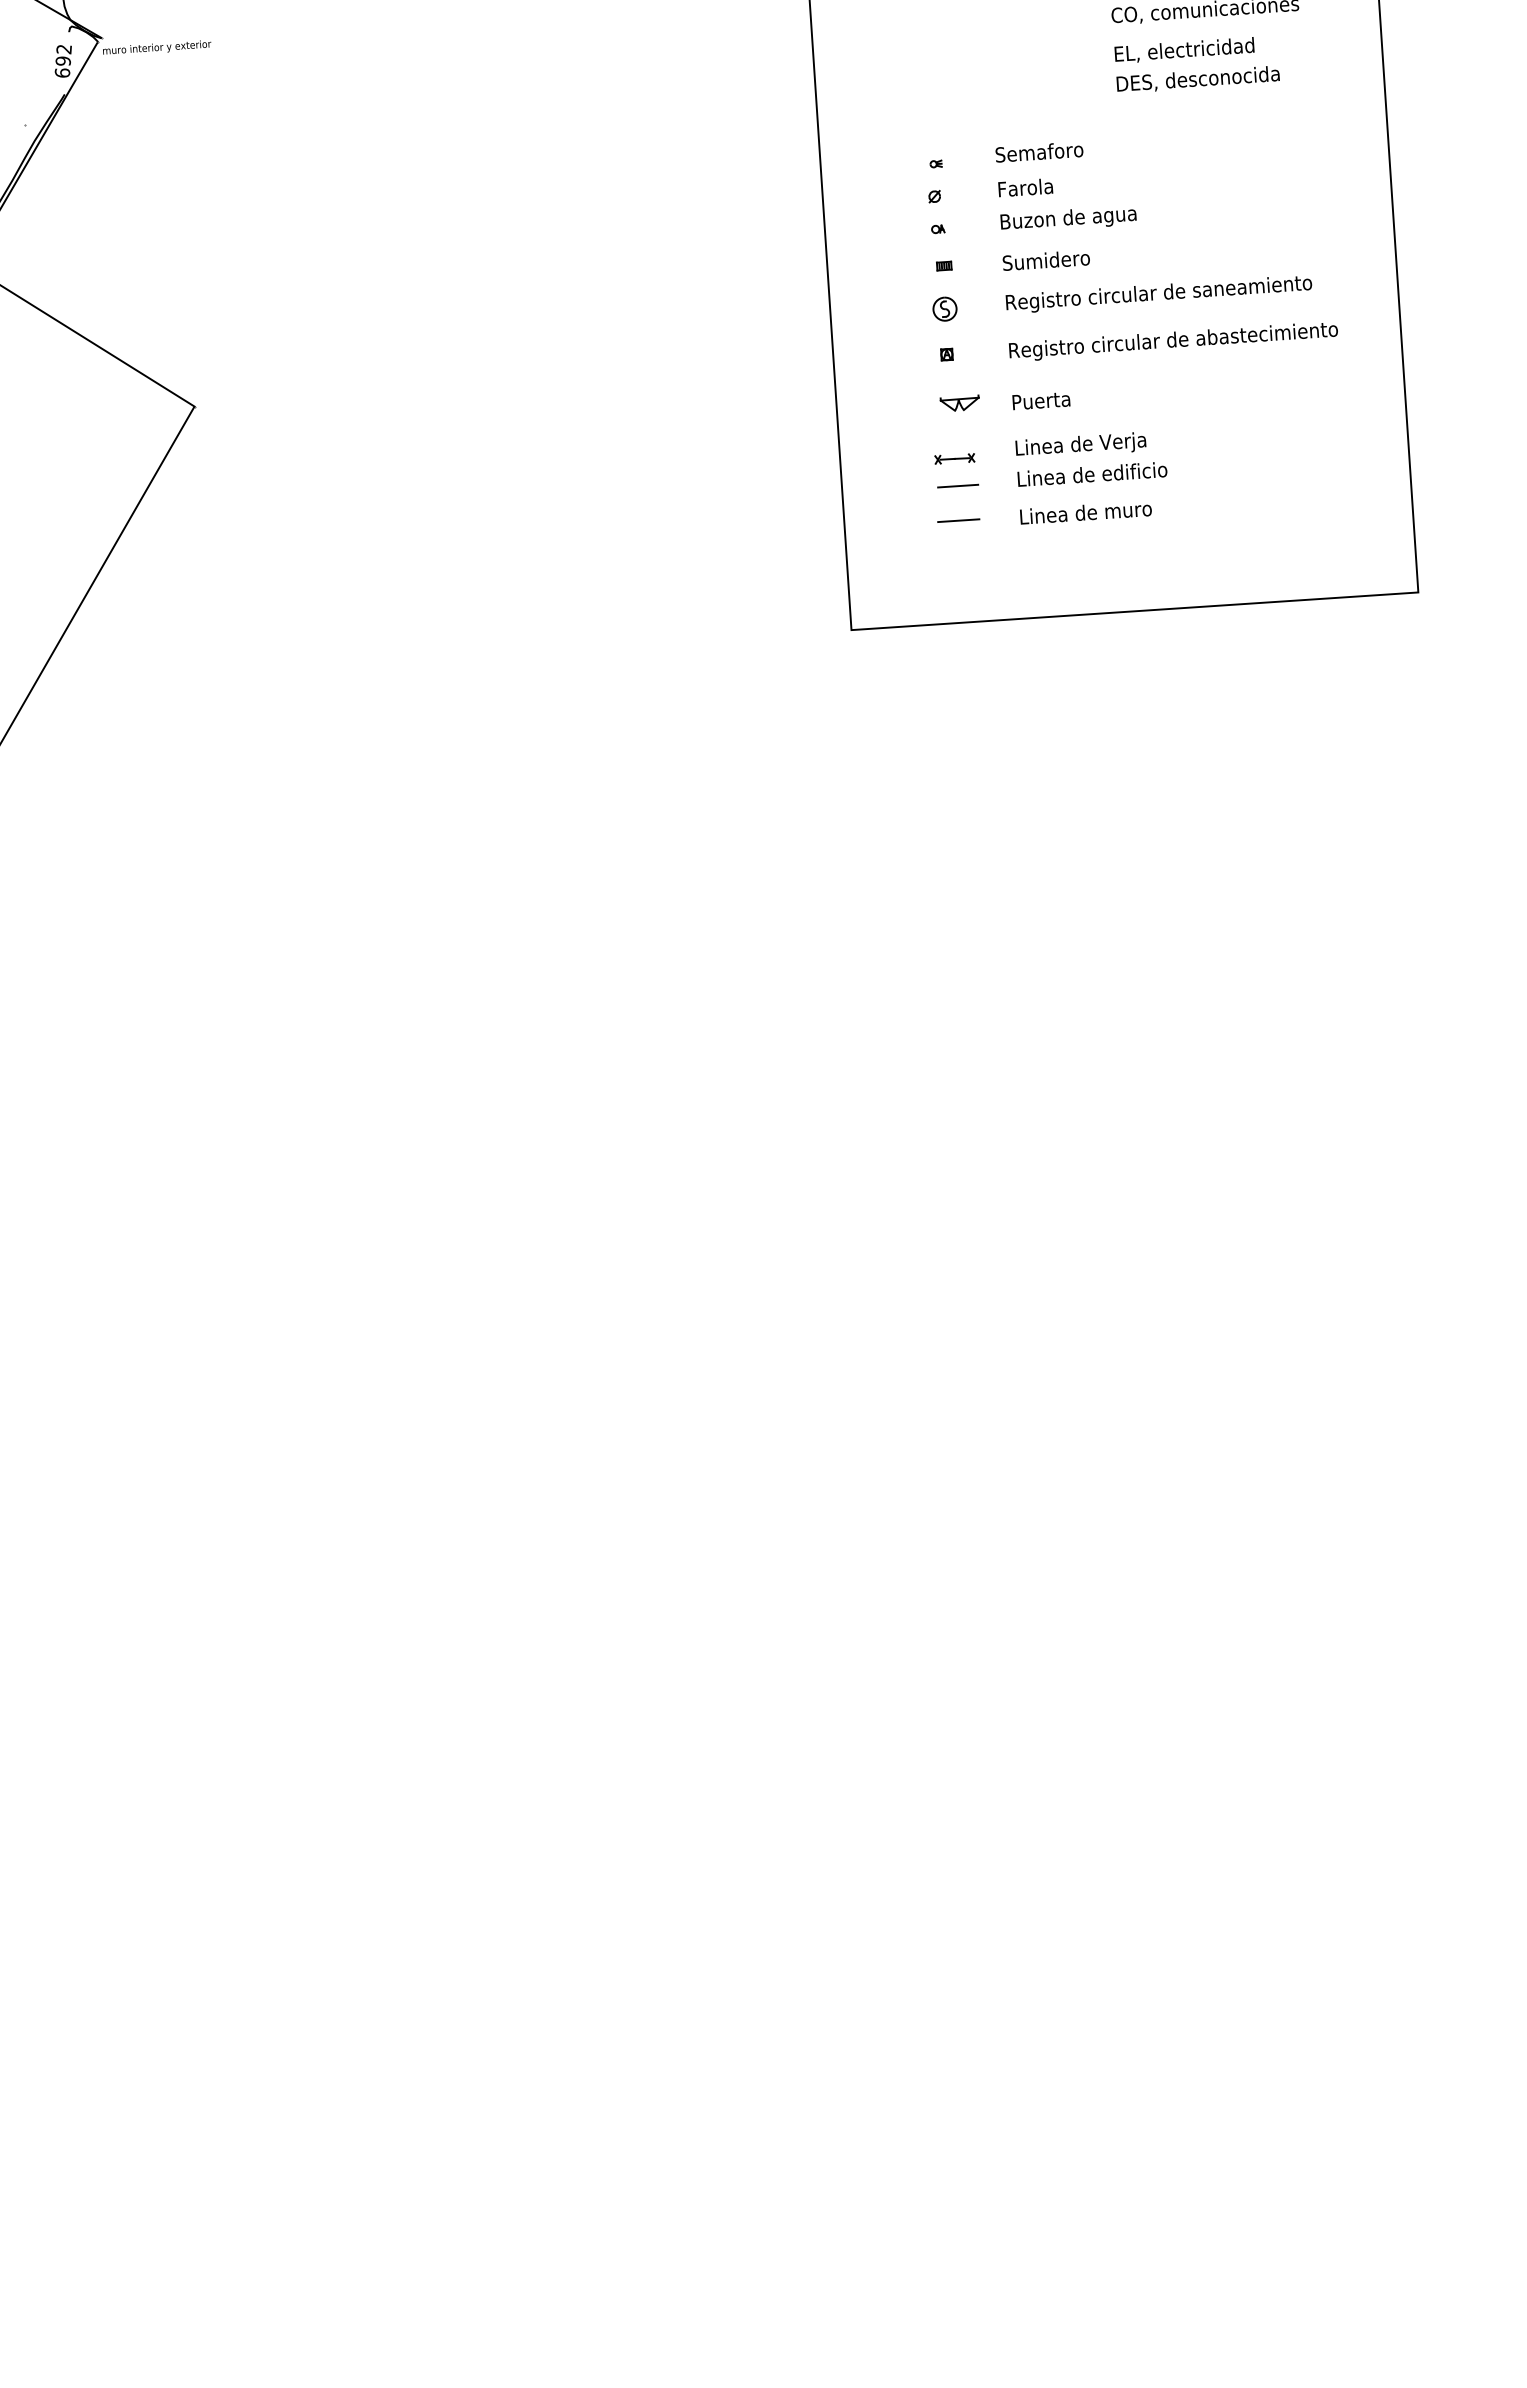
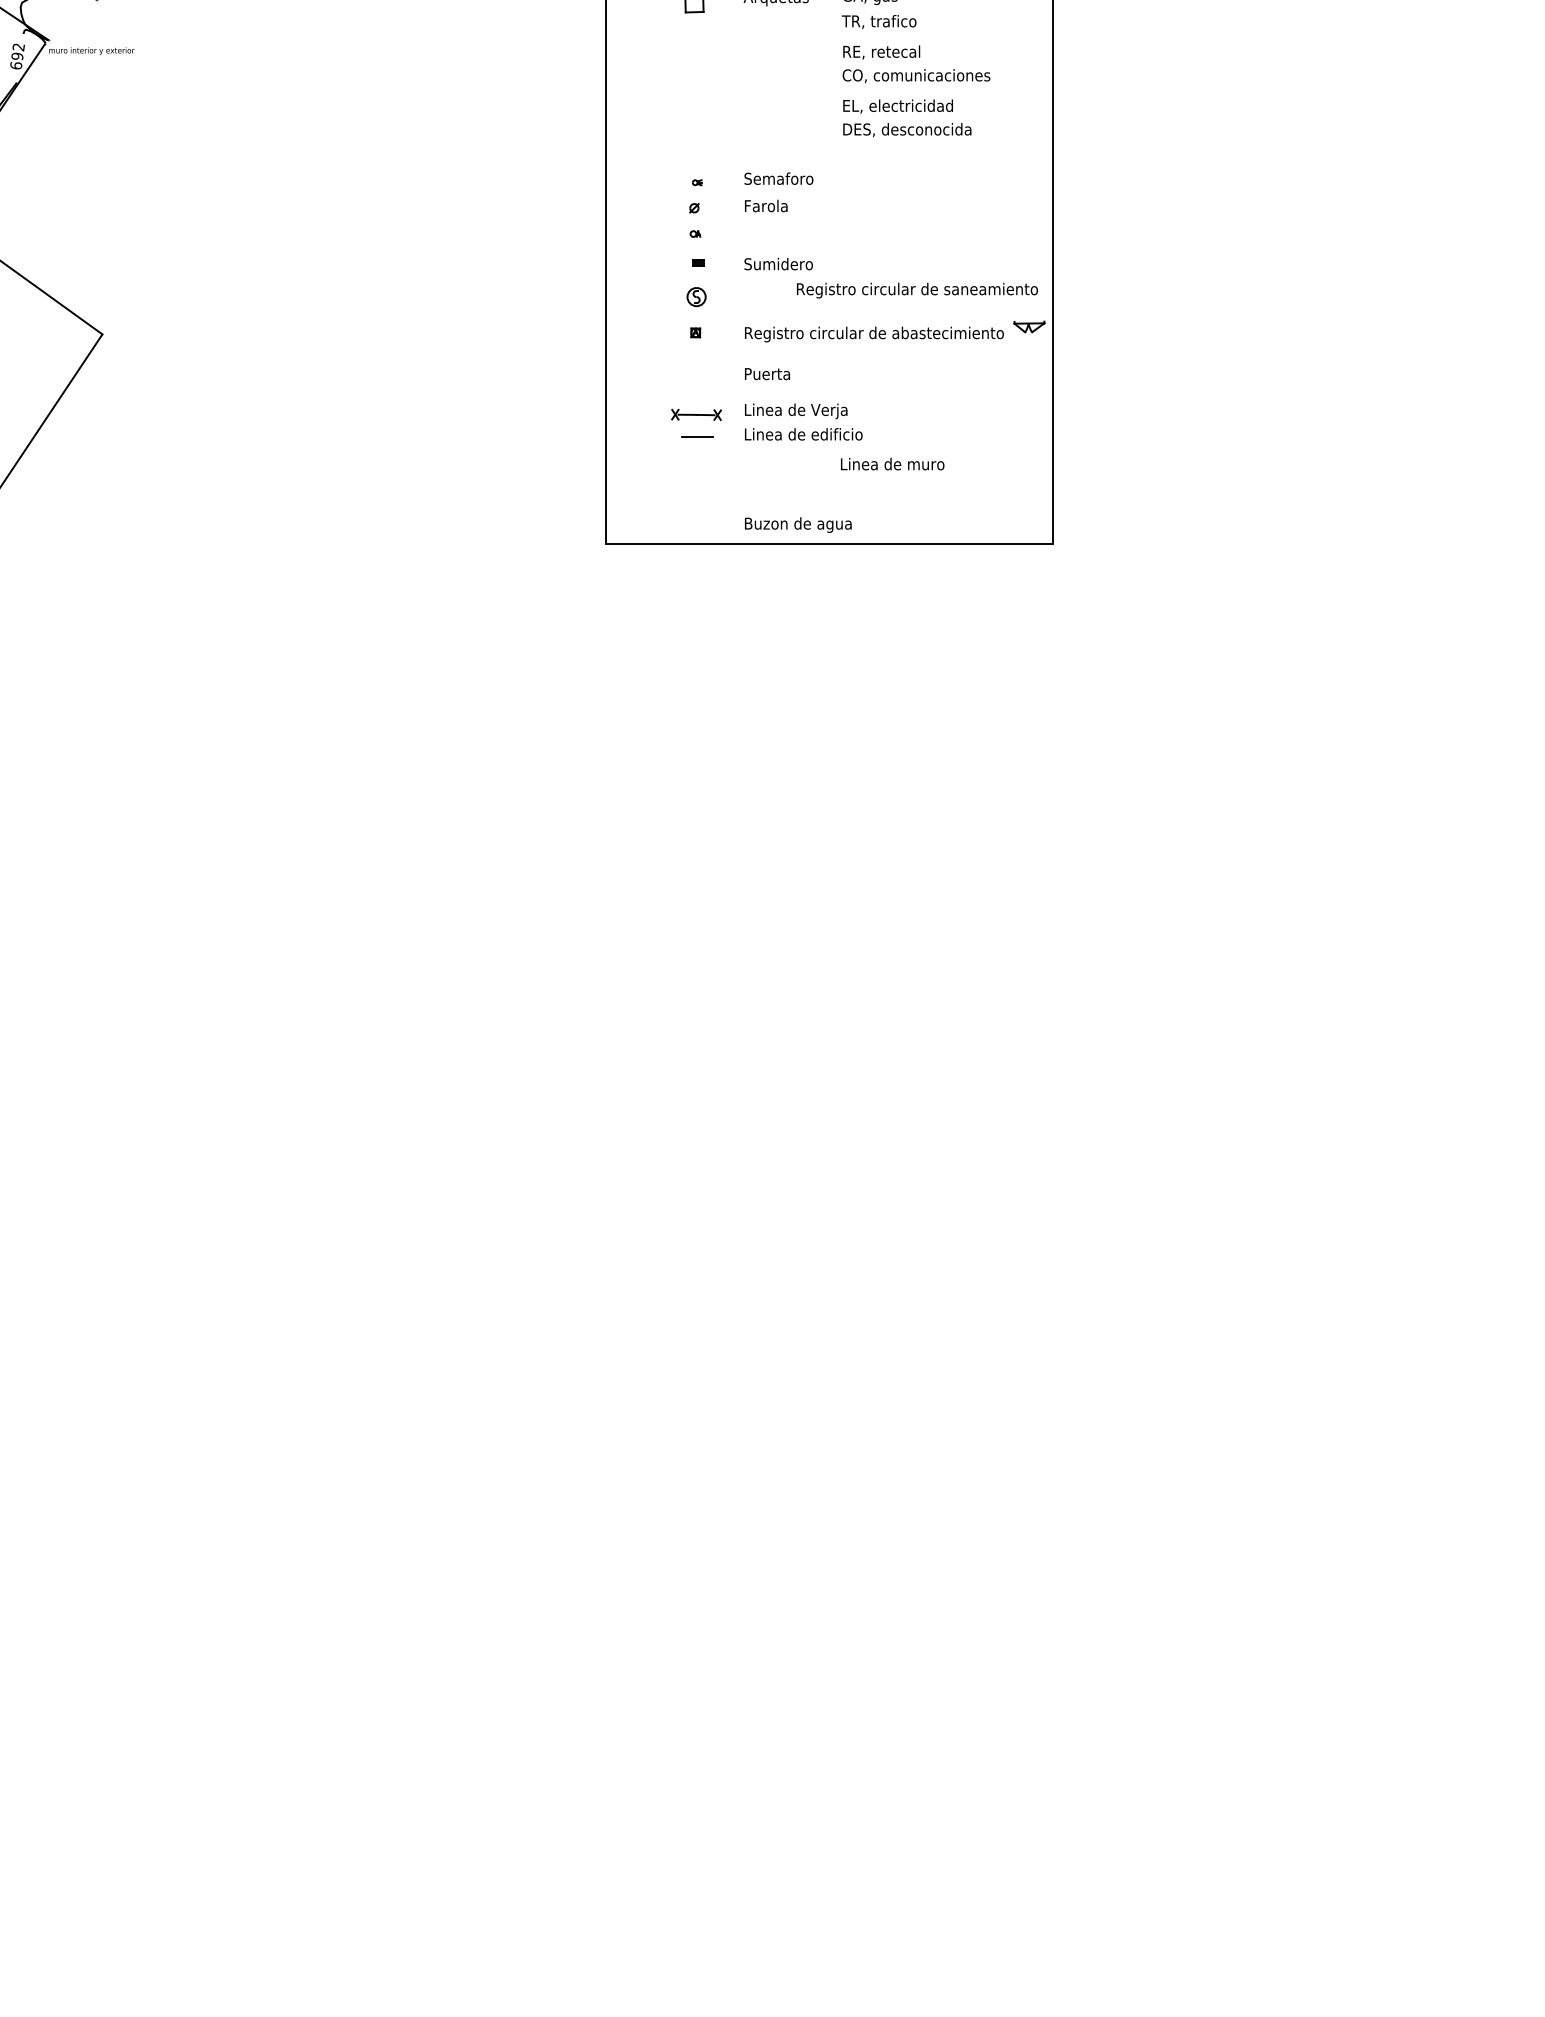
text: (1068, 218) -> (798, 524), moved
text: (1159, 294) -> (917, 290), moved
part: (960, 402) -> (1029, 326), moved
part: (954, 459) -> (696, 415), size x1.6
text: (1085, 511) -> (892, 463), moved
line: (958, 520) -> (696, 463), removed

